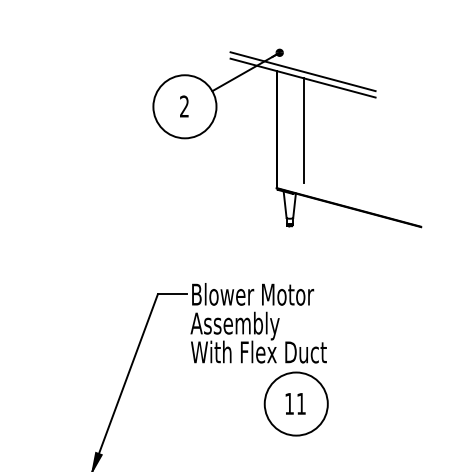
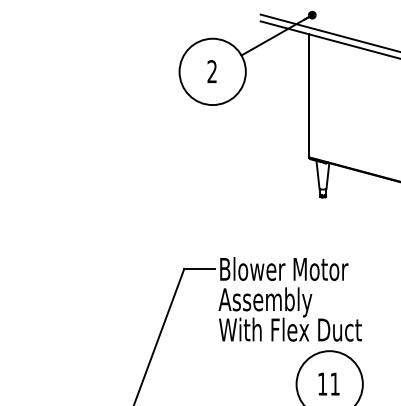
line: (304, 130) -> (338, 96), removed

